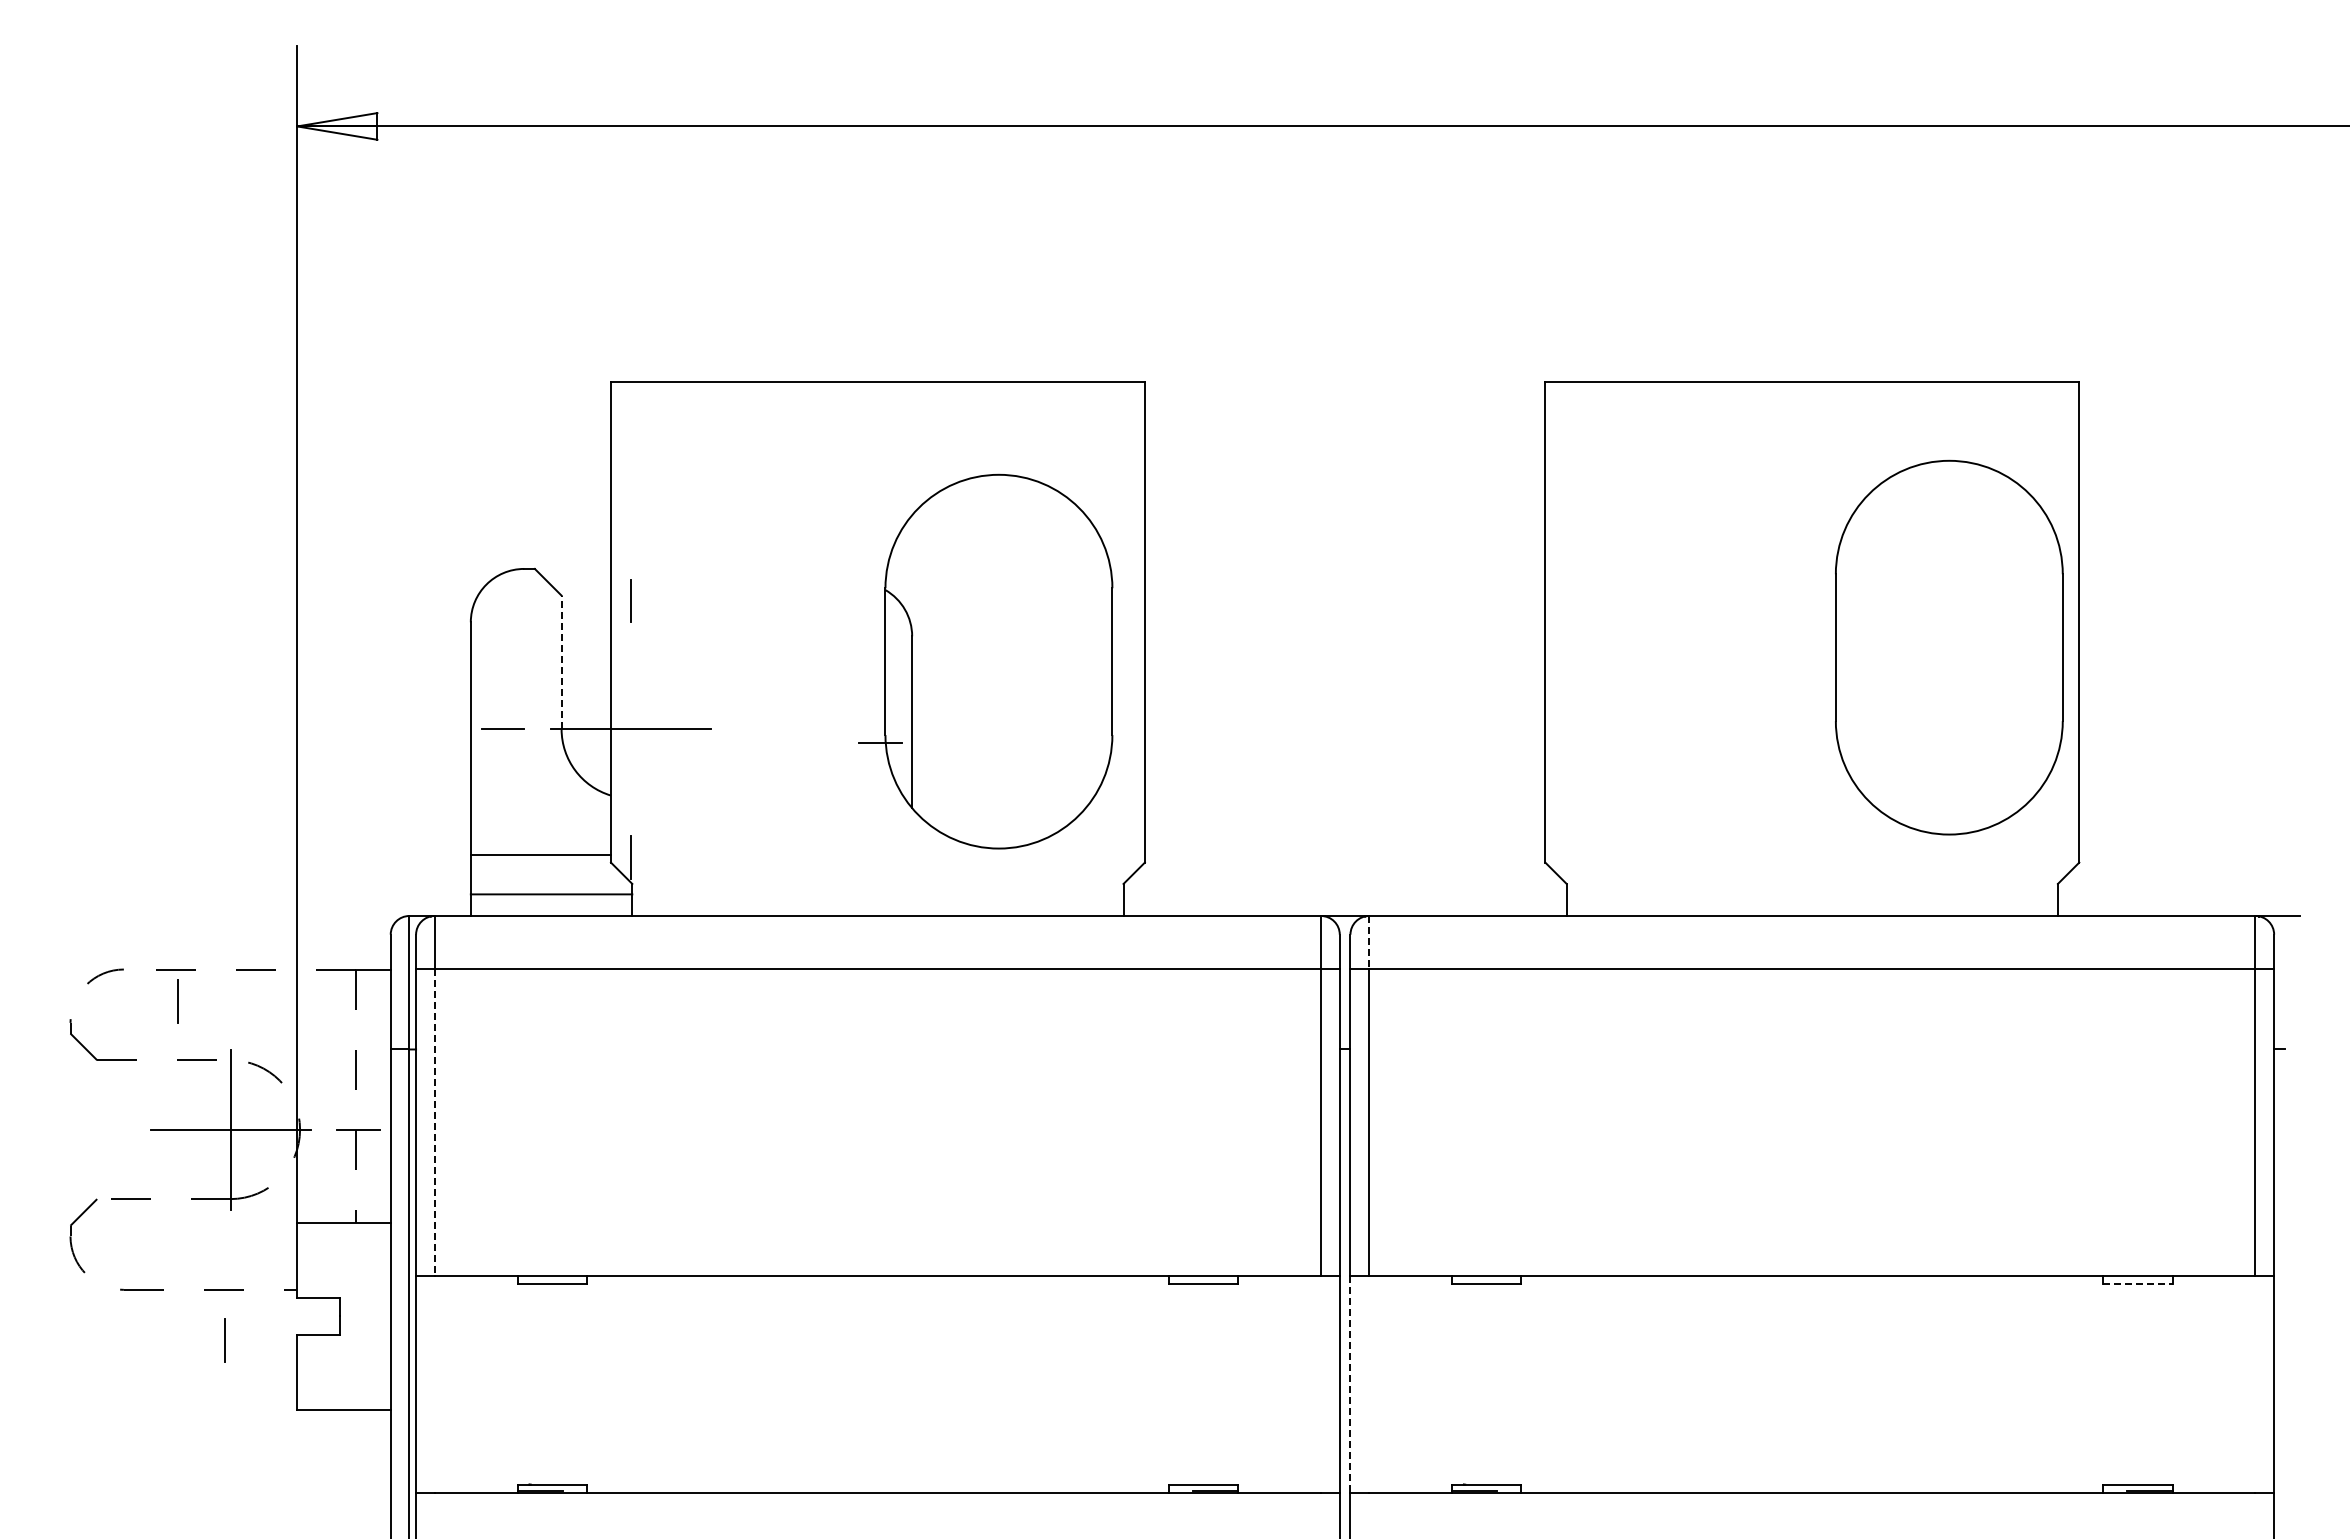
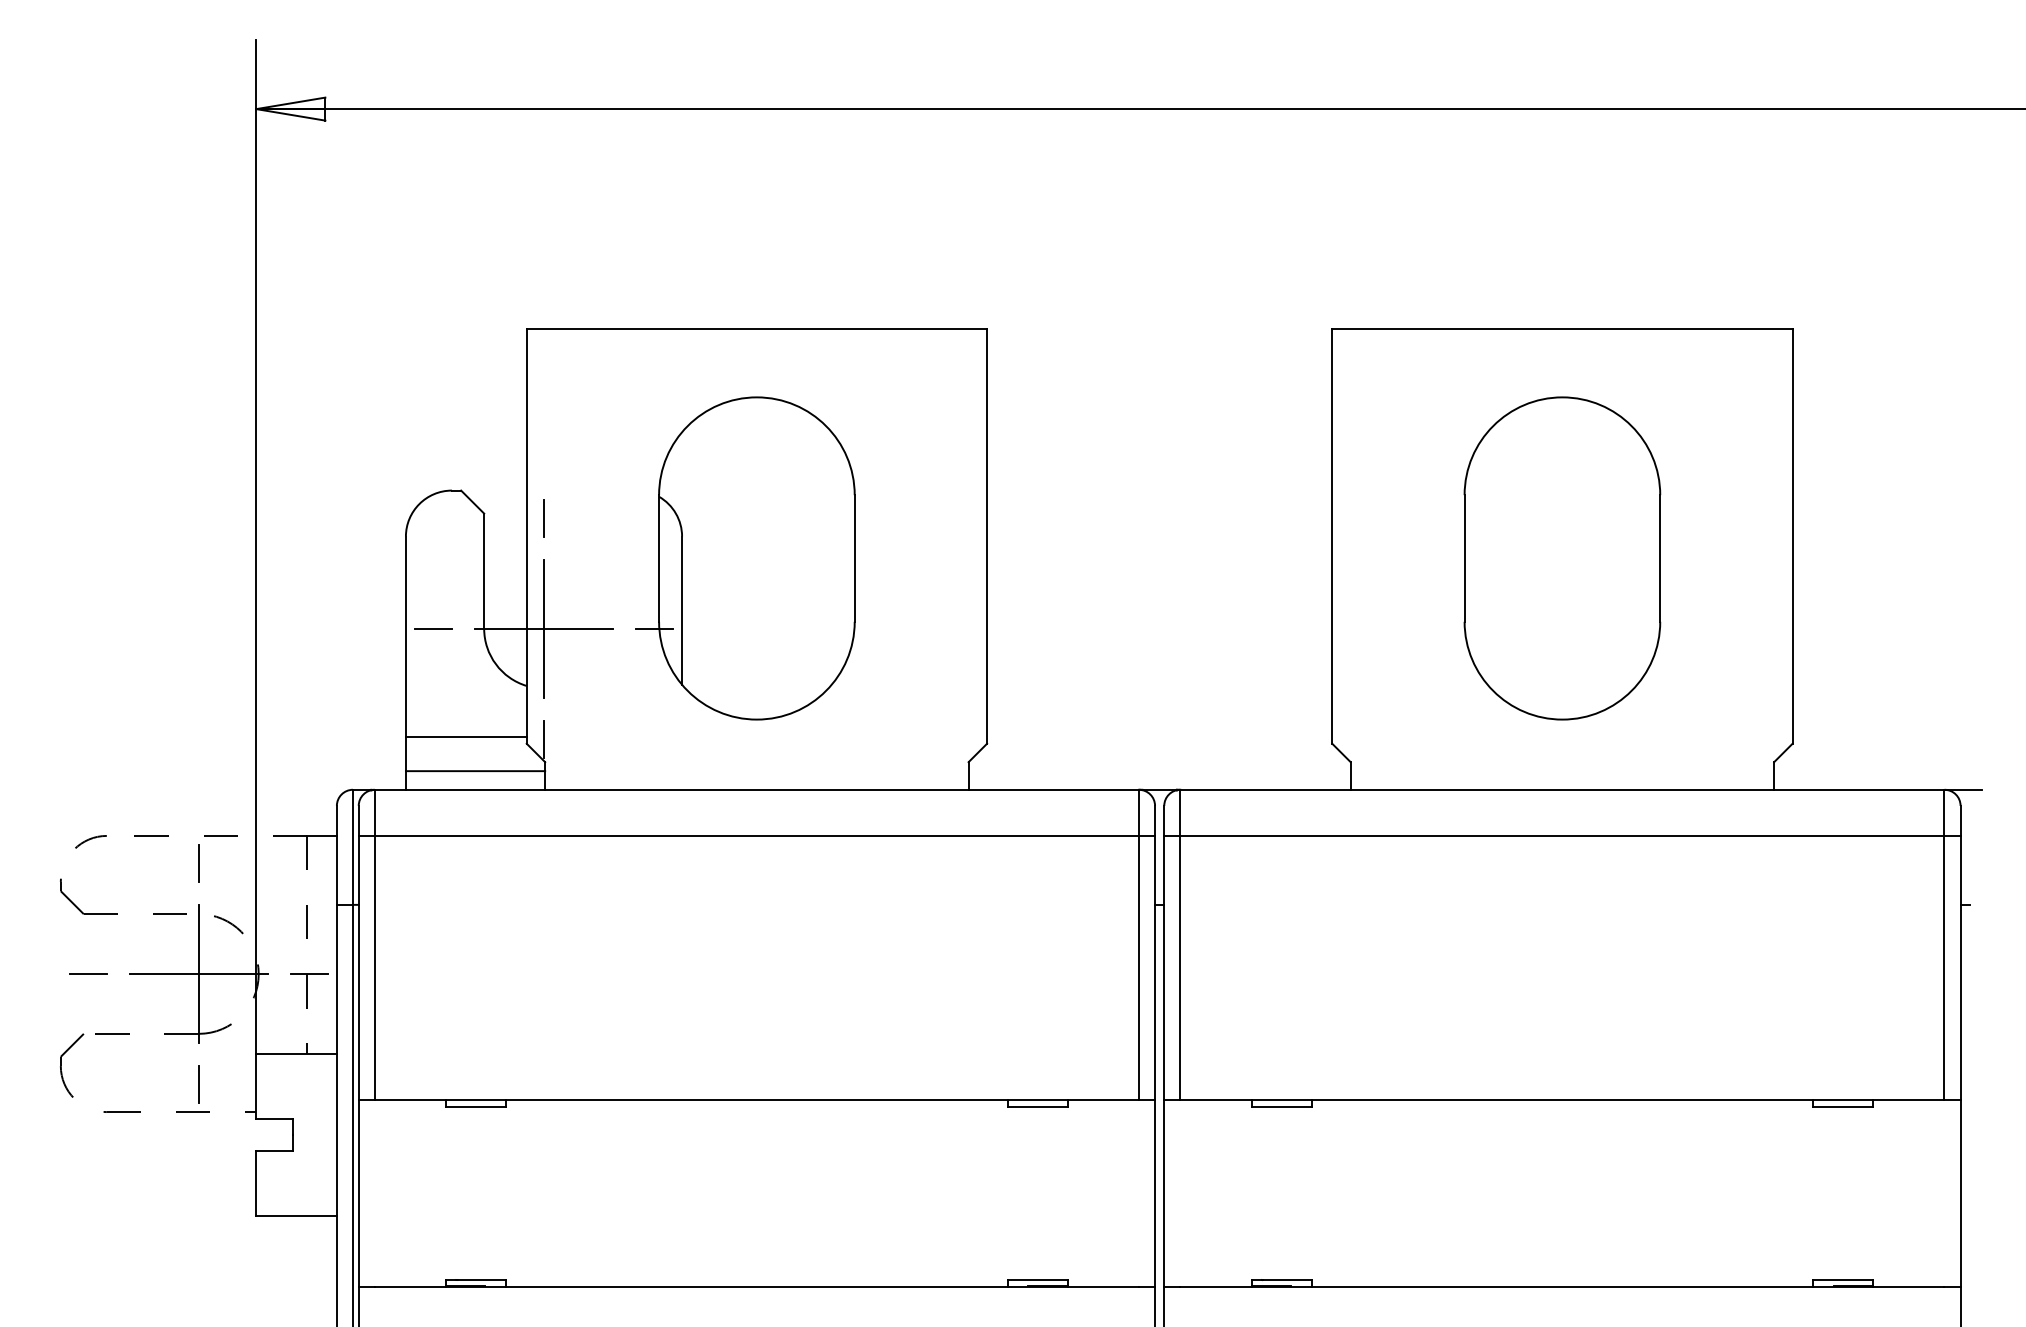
part: (1949, 647) -> (1562, 558), moved
part: (985, 661) -> (745, 558), moved
line: (561, 662) -> (484, 571), dashed -> solid
line: (631, 729) -> (544, 629), added
line: (1369, 942) -> (1180, 812), dashed -> solid
line: (177, 1001) -> (198, 863), moved
line: (434, 1122) -> (374, 967), dashed -> solid
line: (102, 1129) -> (88, 973), added
line: (2138, 1284) -> (1843, 1107), dashed -> solid
line: (224, 1340) -> (198, 1084), moved
line: (1350, 1385) -> (1164, 1194), dashed -> solid

